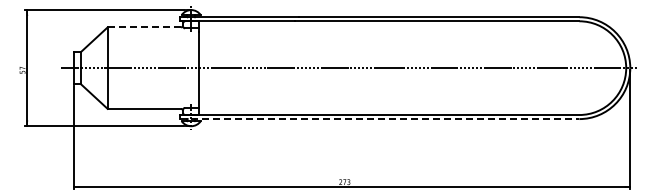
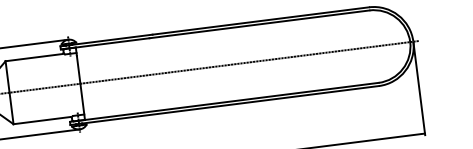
line: (144, 27) -> (34, 57), dashed -> solid
line: (379, 119) -> (224, 105), dashed -> solid

